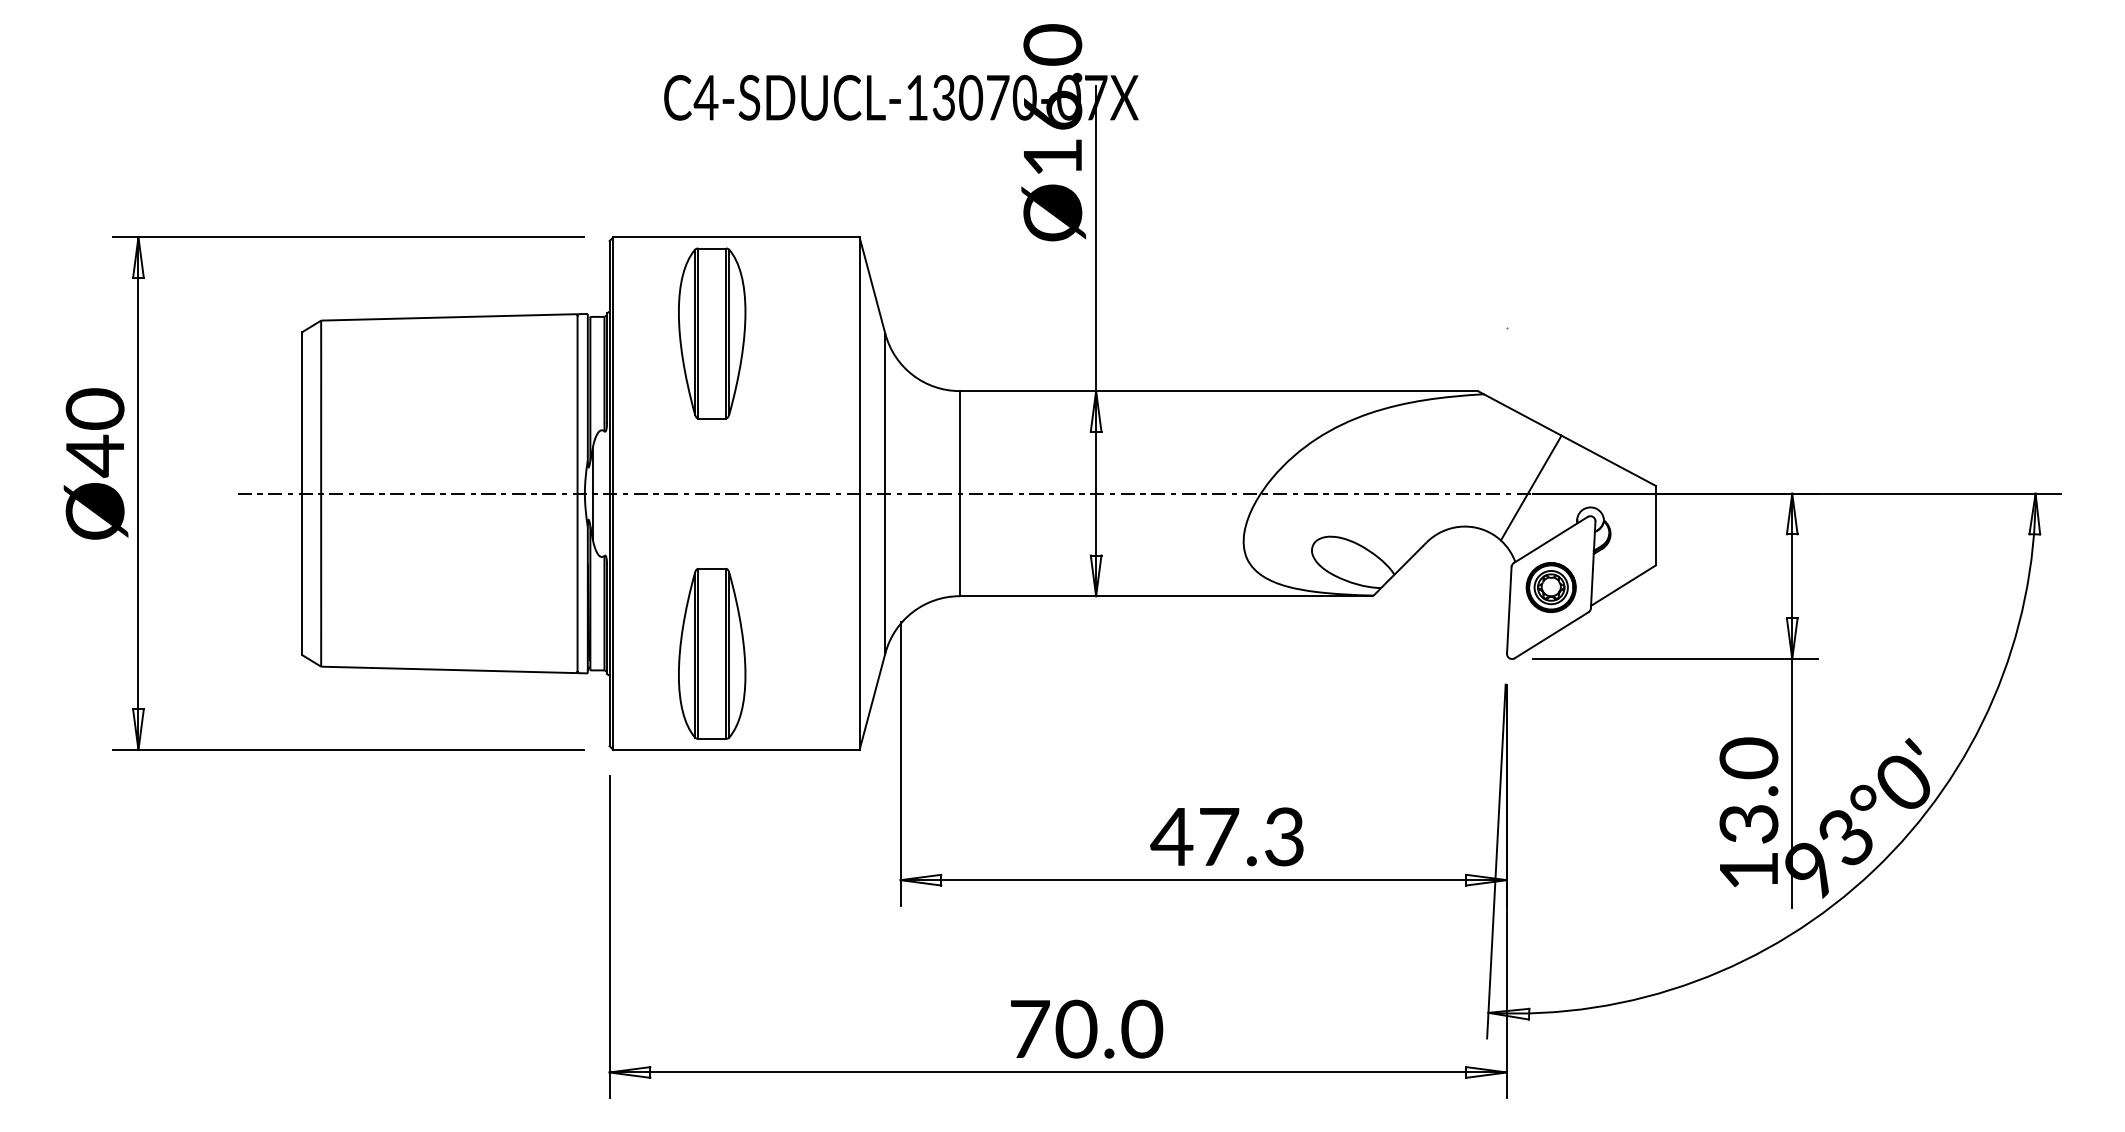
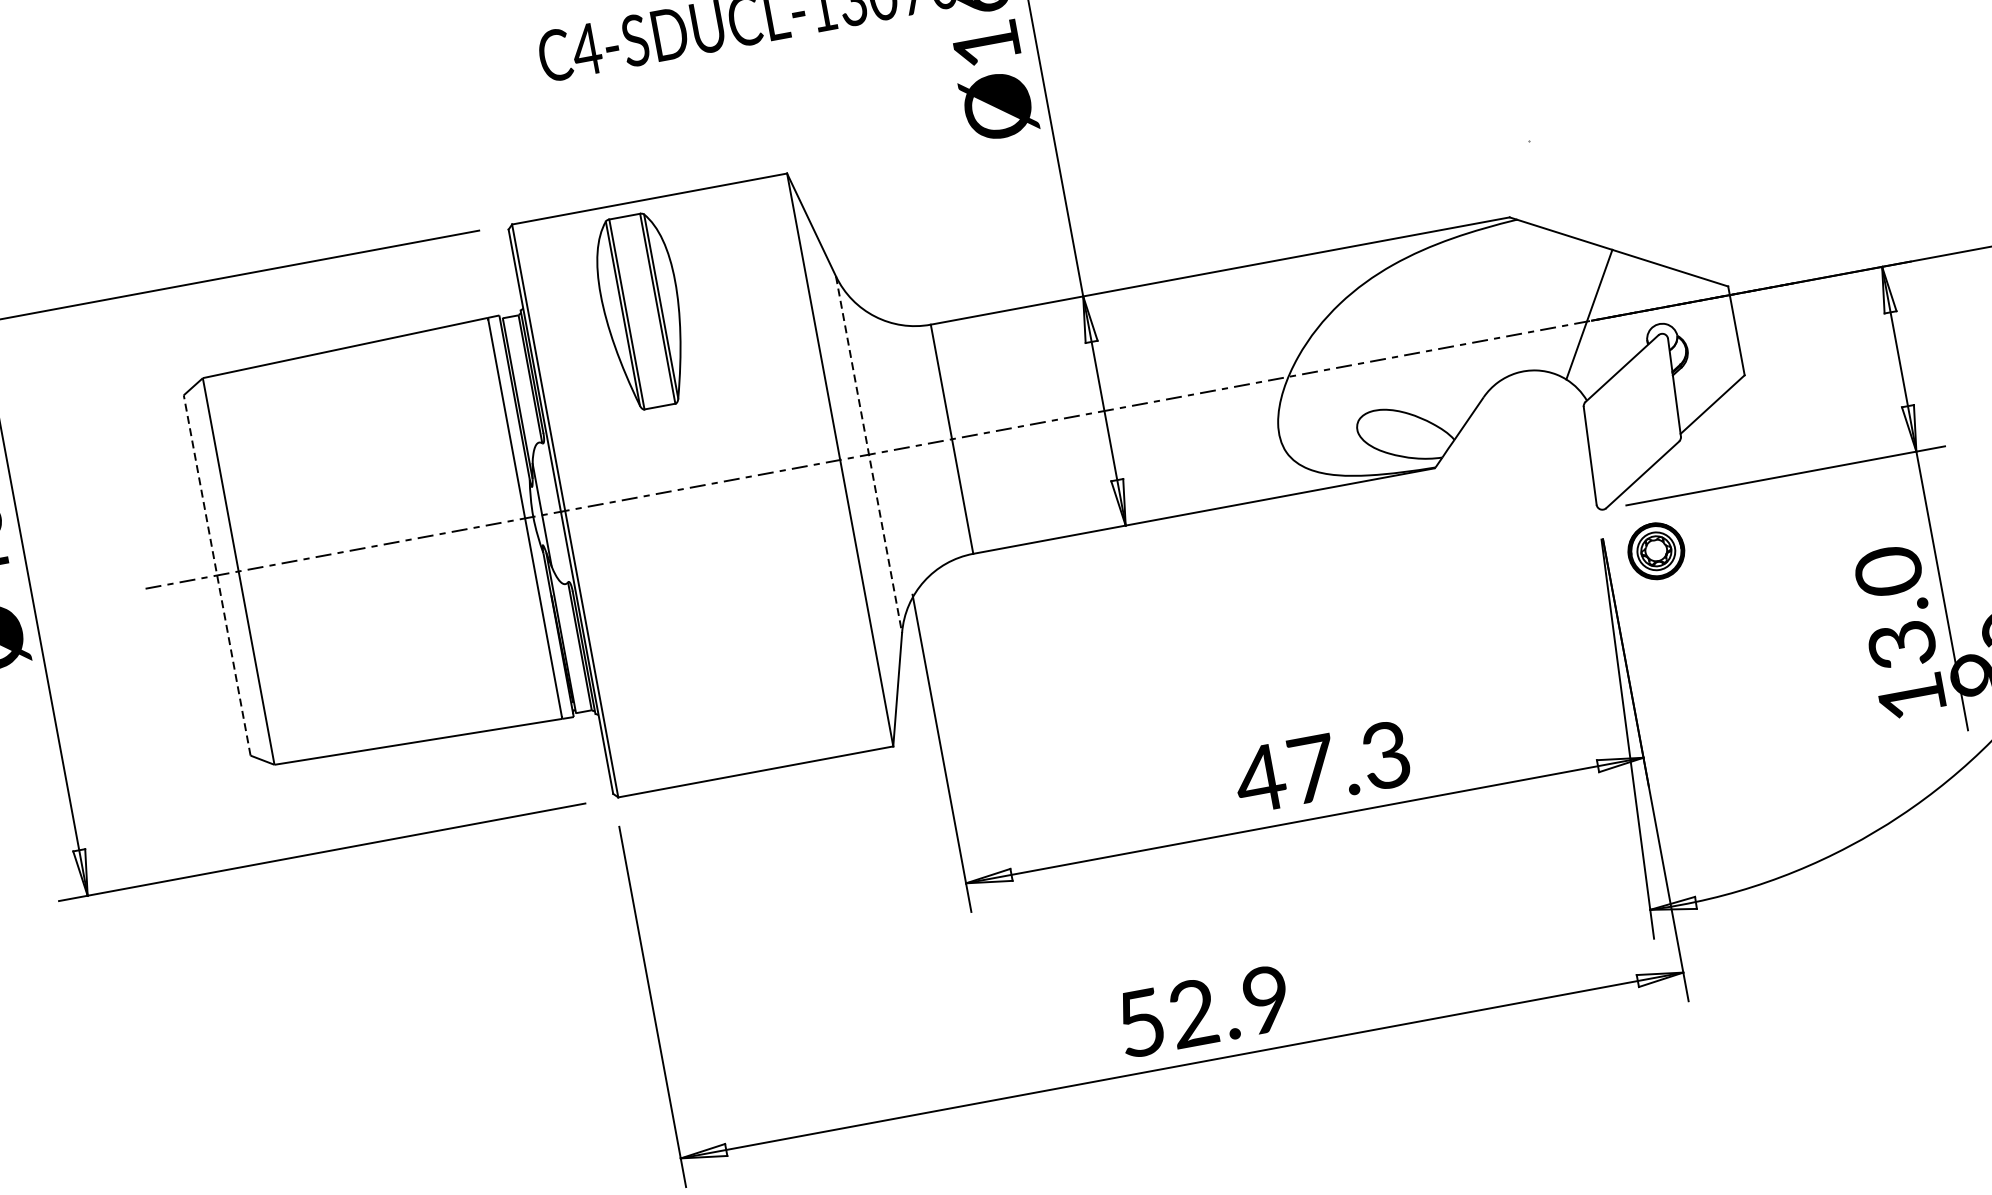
line: (301, 493) -> (216, 575), solid -> dashed
line: (885, 493) -> (869, 454), solid -> dashed
part: (1550, 587) -> (1655, 551), moved
part: (712, 653) -> (708, 669), removed
text: (1086, 1029) -> (1204, 1011), 70.0 -> 52.9

